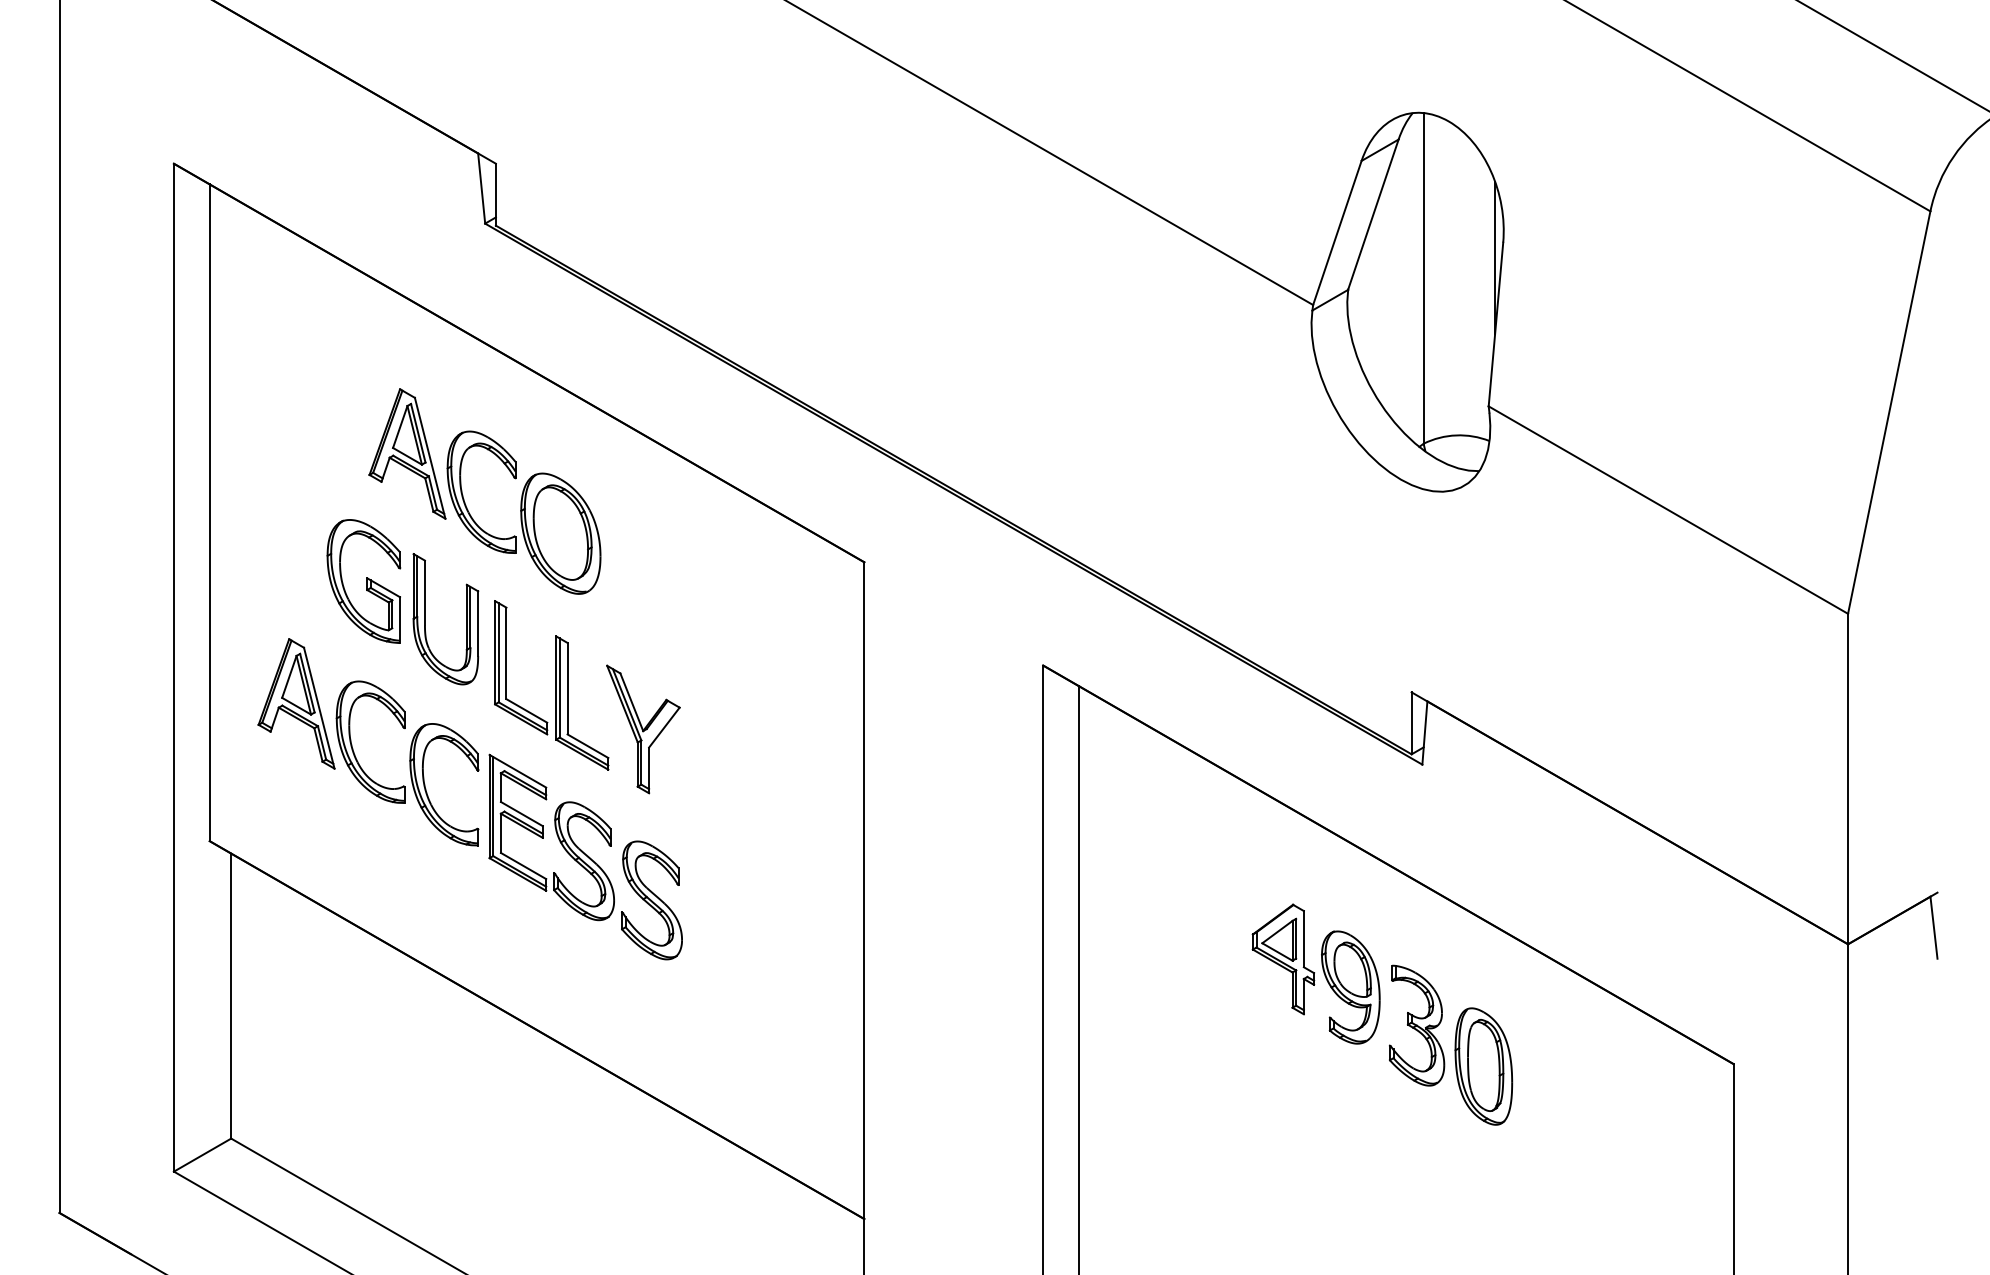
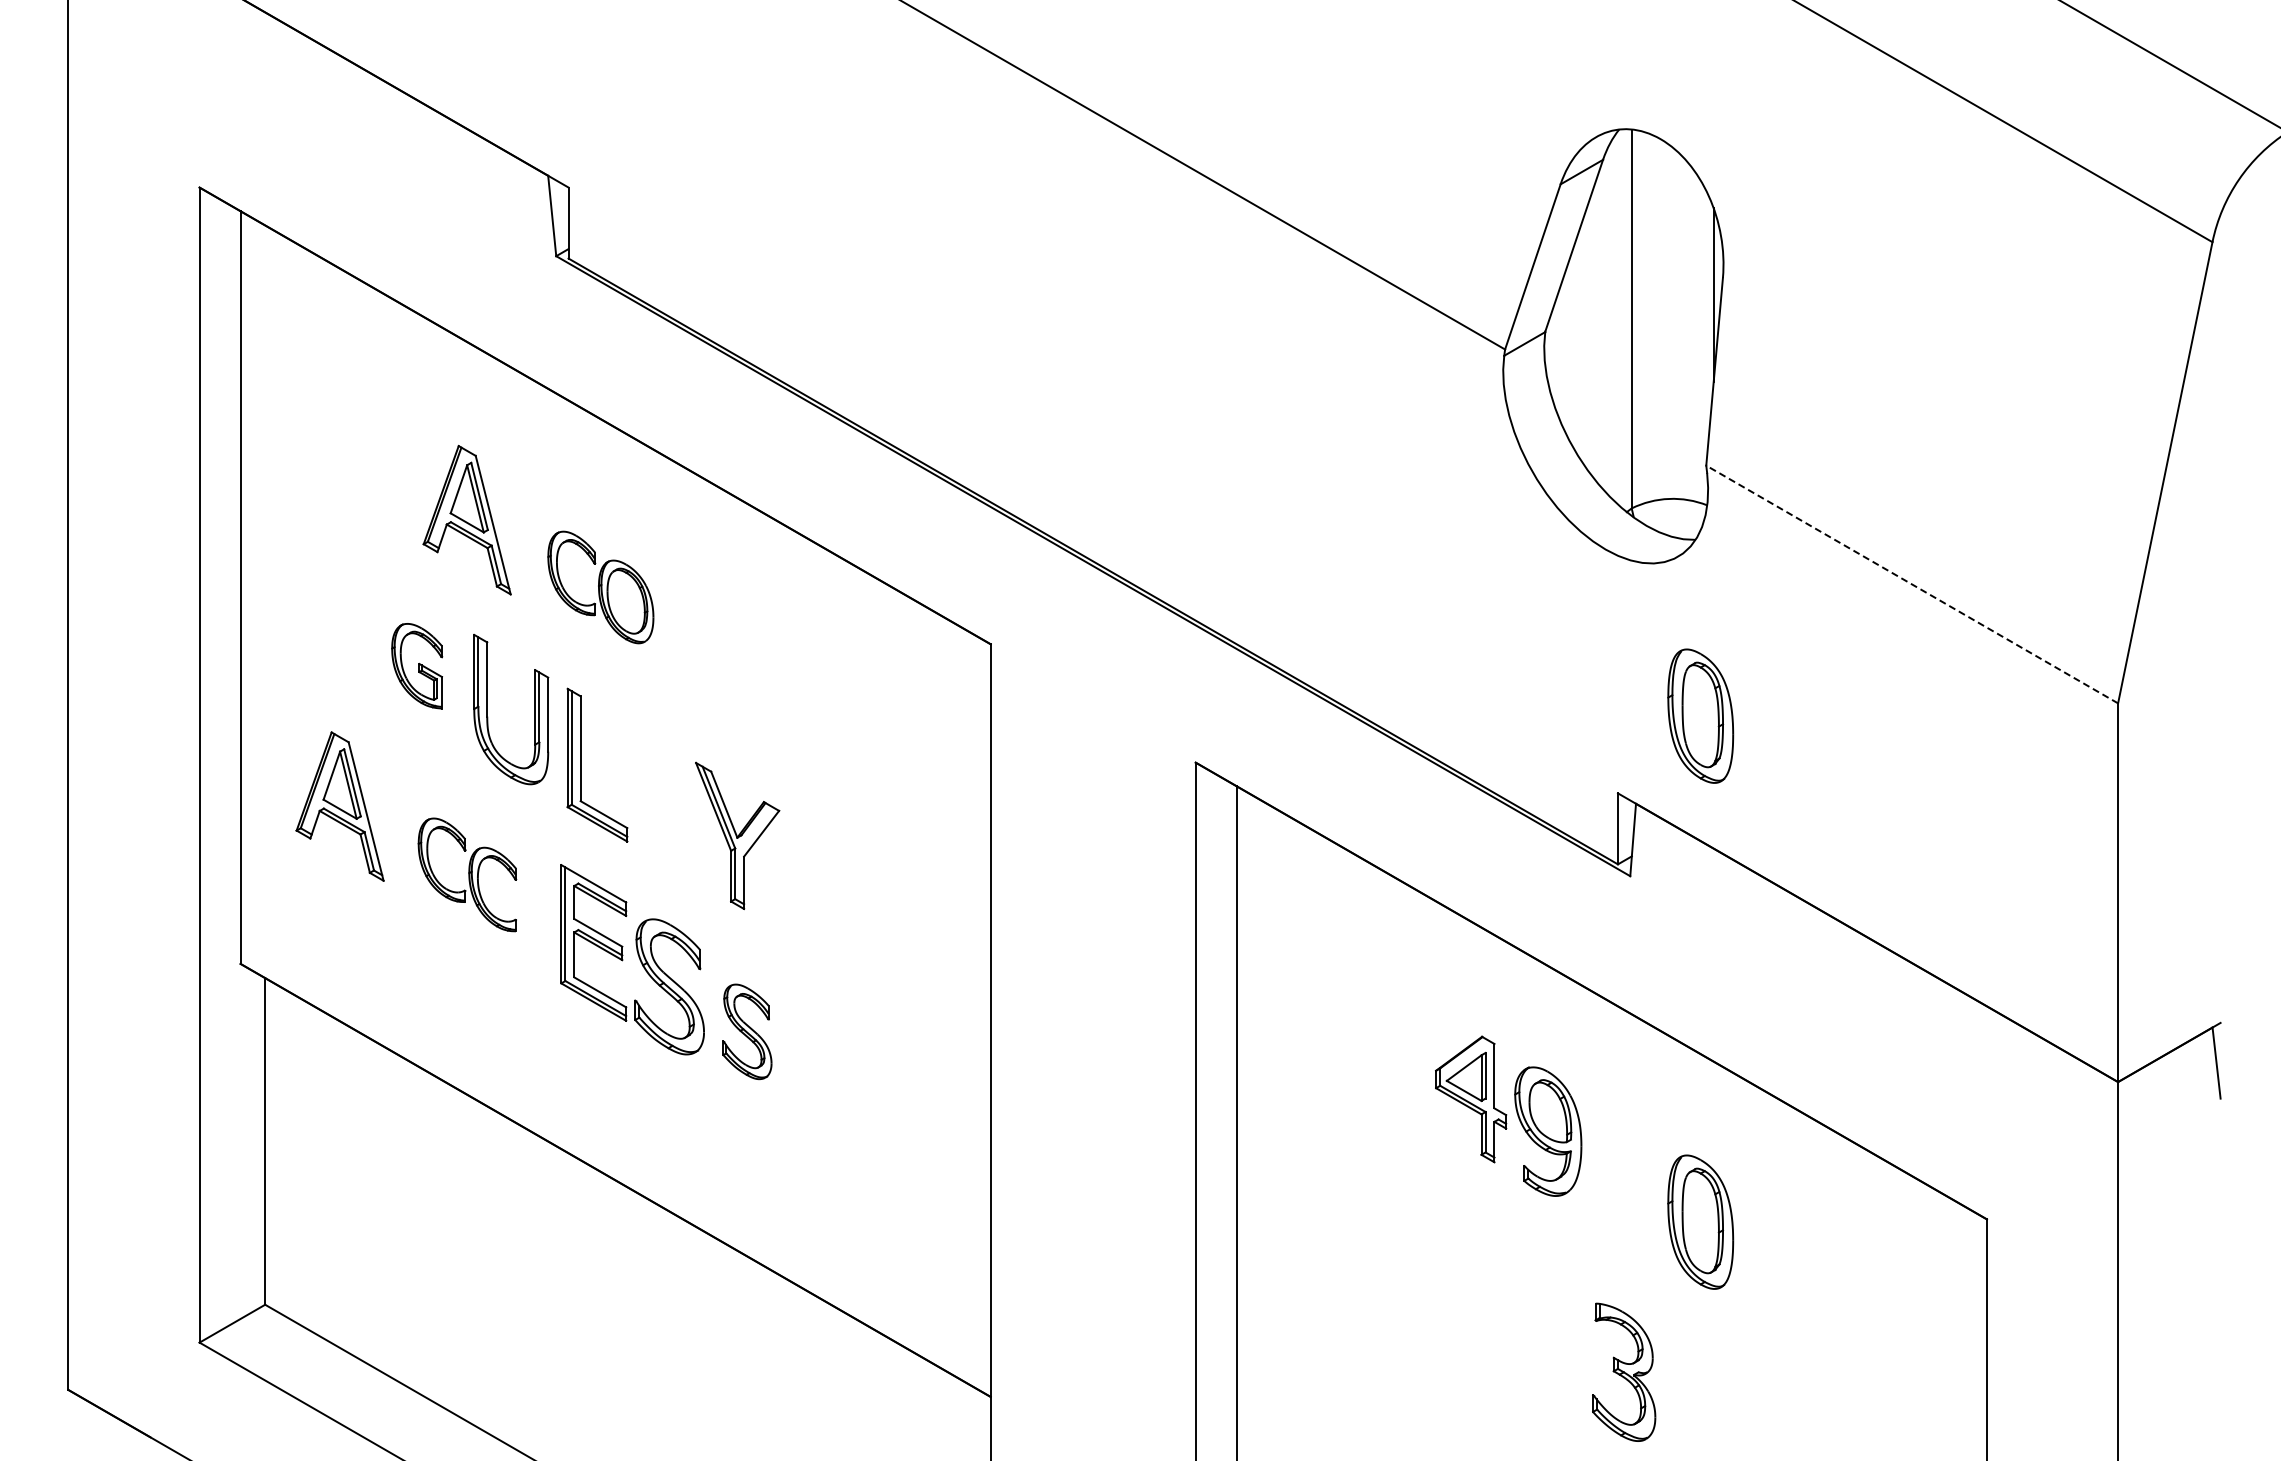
line: (1668, 510) -> (1912, 584), solid -> dashed
part: (523, 512) -> (600, 587), size x0.6
part: (363, 580) -> (416, 665), size x0.6
part: (1483, 624) -> (1700, 715), added
part: (568, 702) -> (651, 805), removed
part: (407, 763) -> (467, 874), size x0.6
part: (652, 900) -> (747, 1031), size x0.7
part: (1417, 1024) -> (1624, 1371), moved

